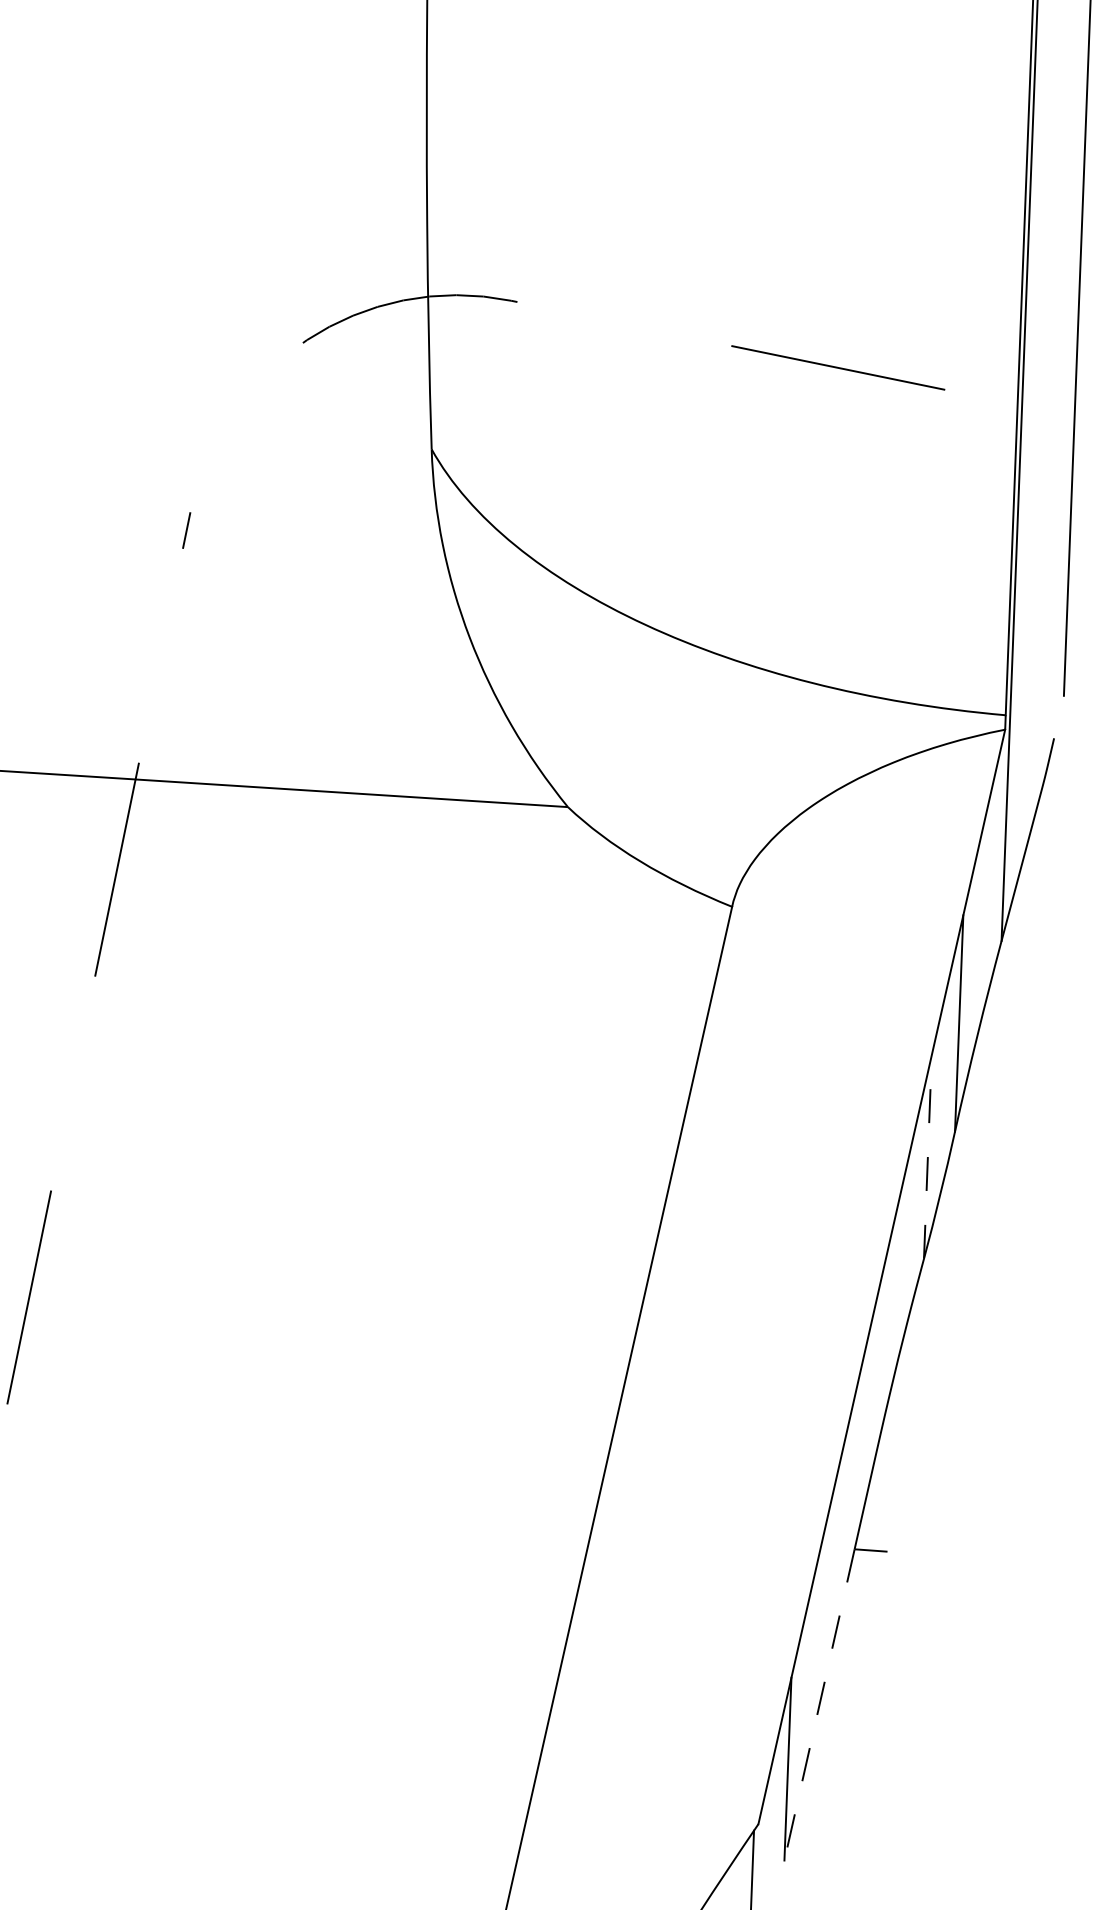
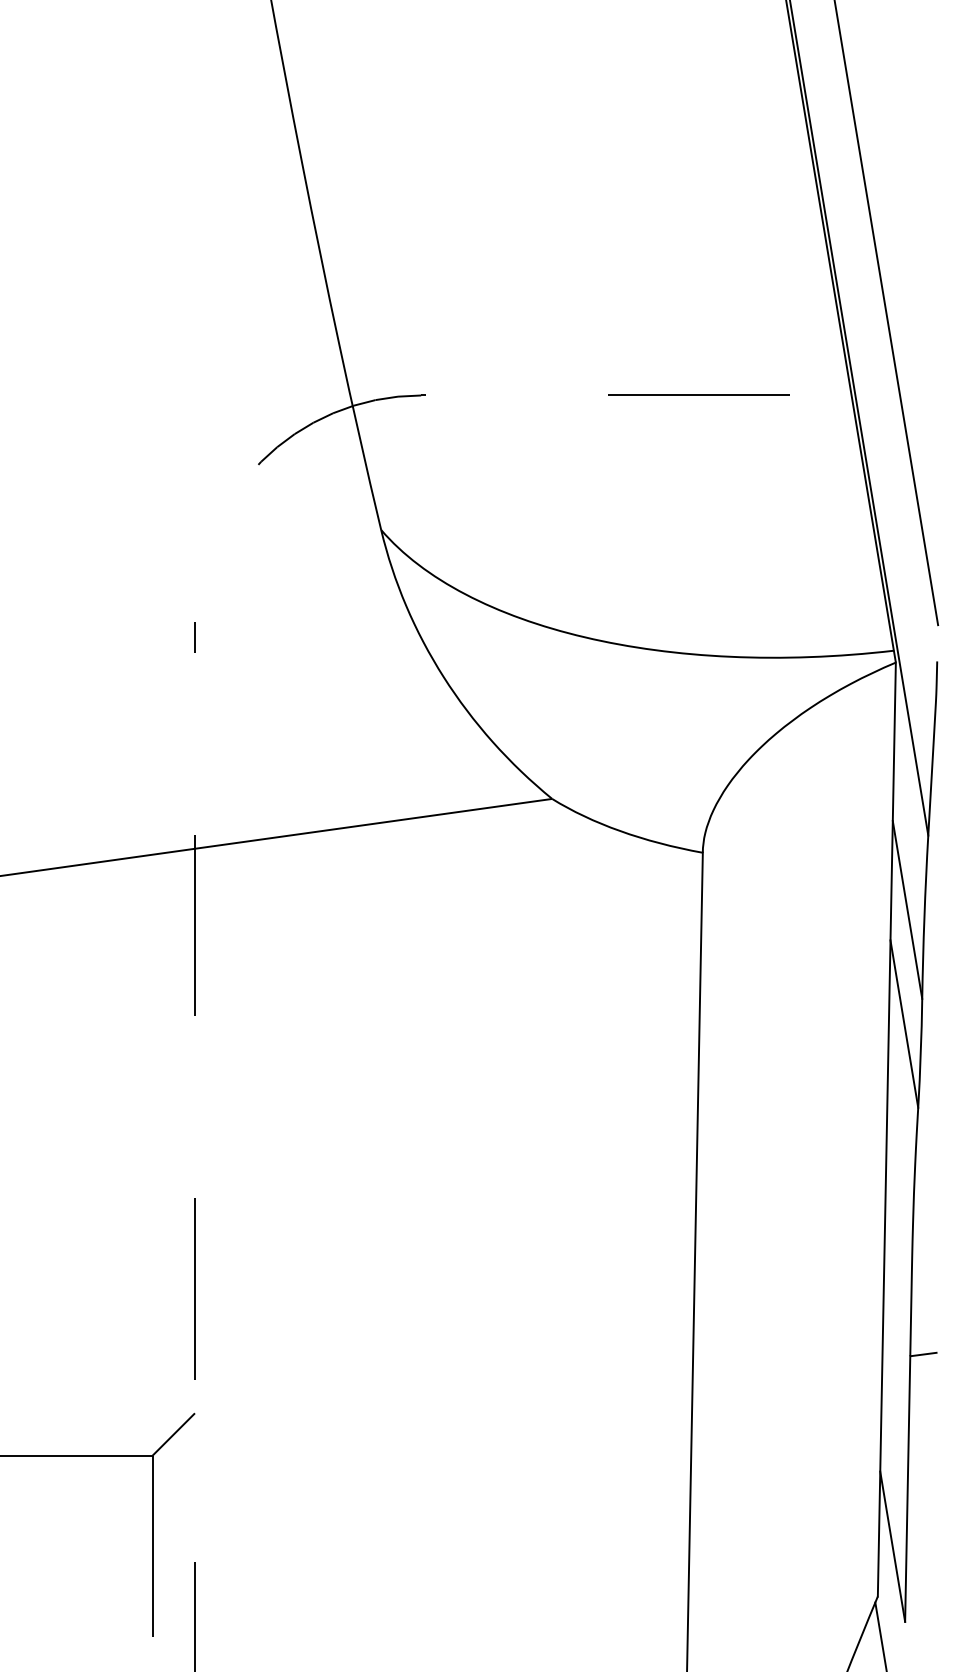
line: (927, 1157) -> (904, 1024), dashed -> solid
line: (819, 1705) -> (907, 1489), dashed -> solid

